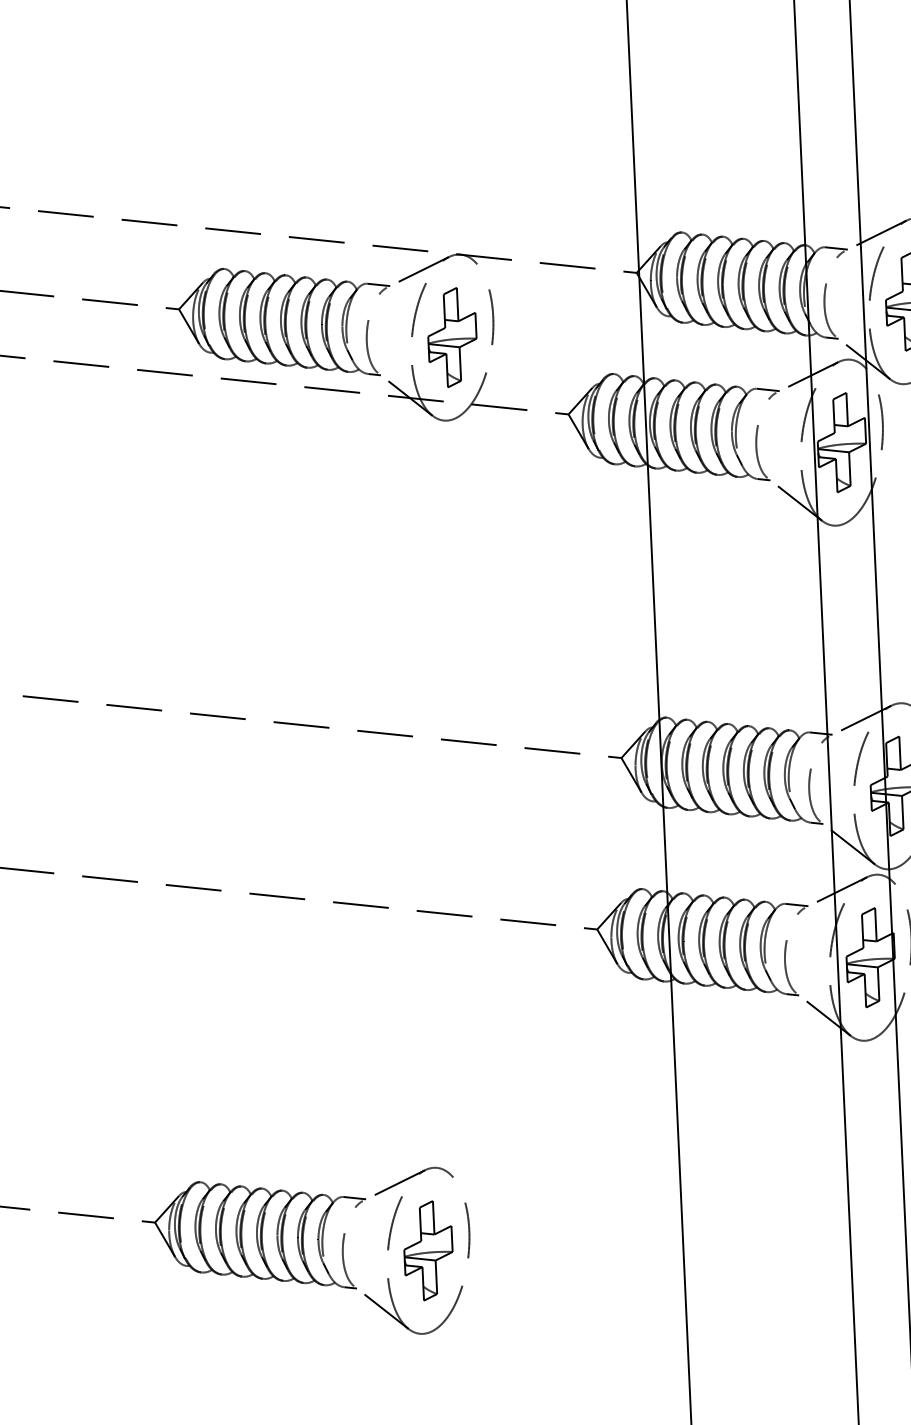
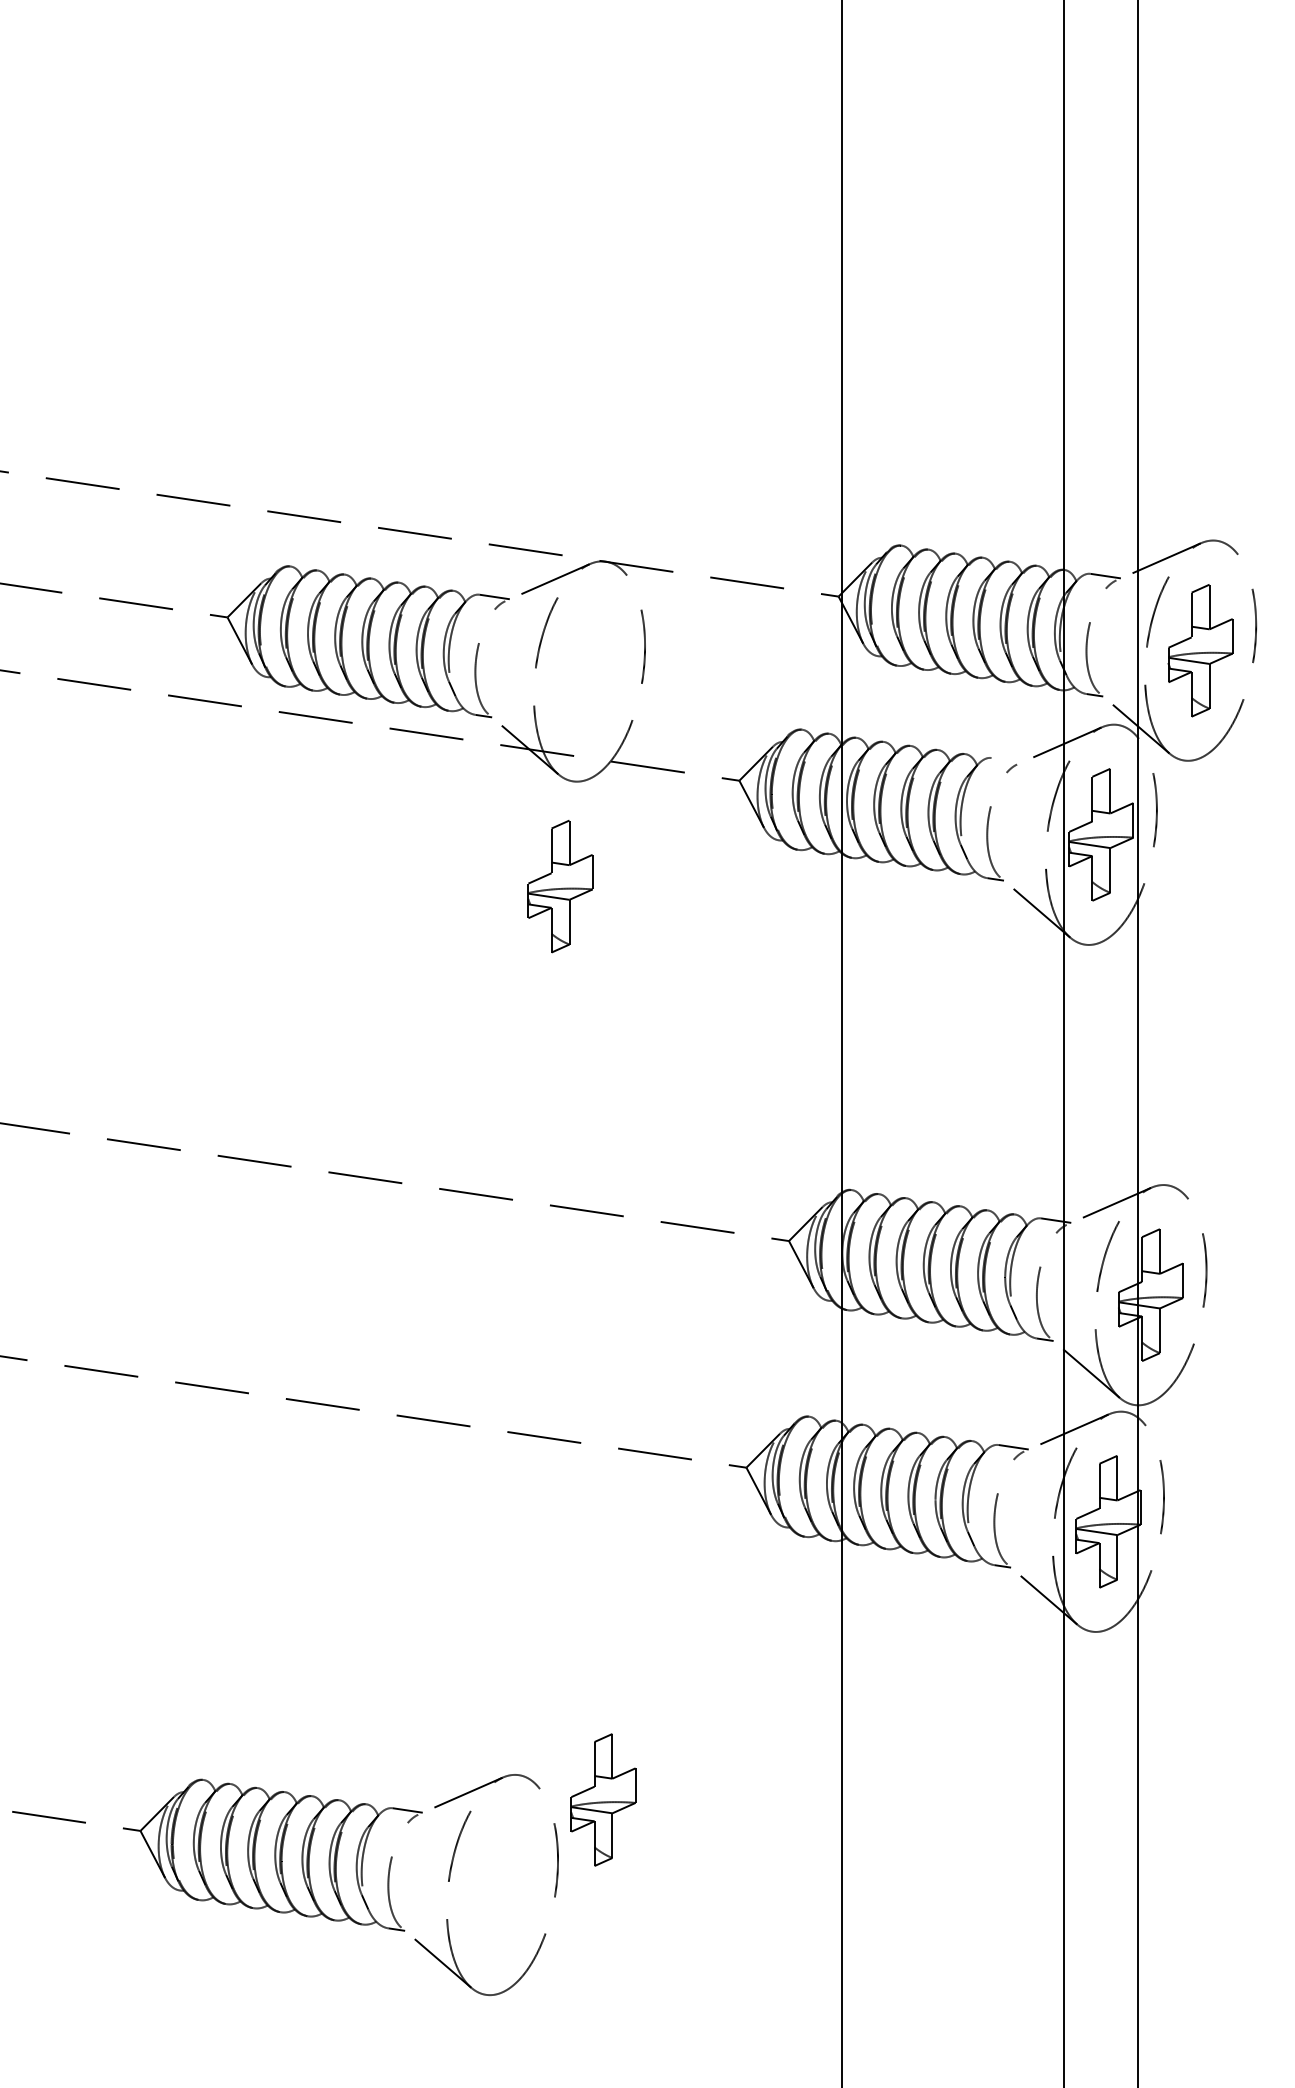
part: (452, 337) -> (560, 886), moved
line: (768, 390) -> (1006, 760), removed
part: (428, 1250) -> (603, 1799), moved

